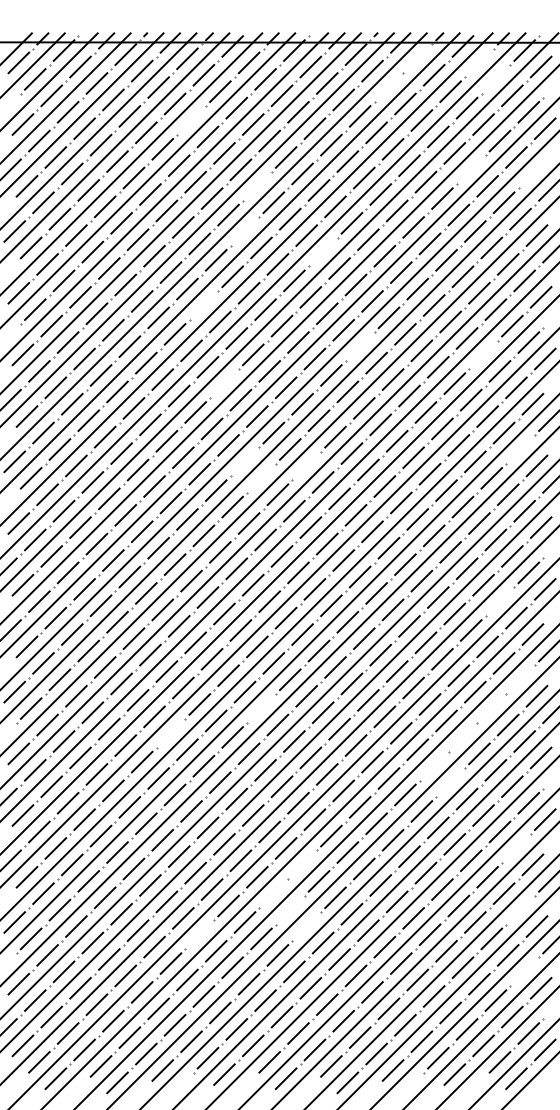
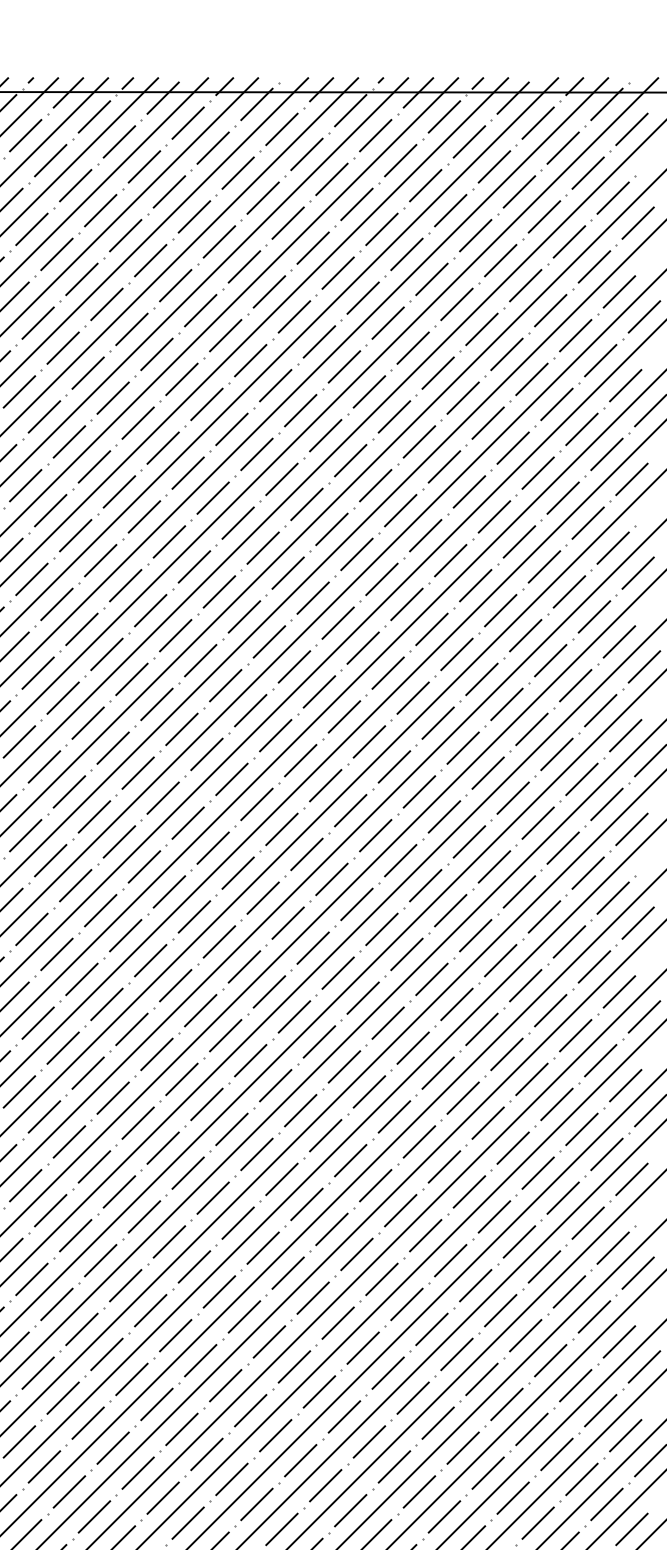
line: (417, 58) -> (444, 116), added
line: (479, 62) -> (538, 122), added
line: (495, 79) -> (562, 148), added
line: (388, 87) -> (399, 160), added
line: (191, 120) -> (100, 210), added
line: (470, 169) -> (524, 285), added
line: (532, 173) -> (618, 291), added
line: (257, 186) -> (200, 310), added
line: (244, 231) -> (181, 379), added
line: (322, 251) -> (299, 409), added
line: (203, 305) -> (118, 491), added
line: (359, 346) -> (355, 554), added
line: (483, 354) -> (544, 566), added
line: (224, 383) -> (150, 610), added
line: (520, 449) -> (600, 710), added
line: (244, 461) -> (181, 728), added
line: (306, 465) -> (275, 734), added
line: (261, 478) -> (206, 754), added
line: (499, 601) -> (568, 941), added
line: (520, 679) -> (600, 1060), added
line: (261, 708) -> (206, 1104), added
line: (491, 708) -> (556, 1104), added
line: (170, 733) -> (68, 1142), added
line: (462, 737) -> (512, 1148), added
line: (433, 765) -> (468, 1190), added
line: (450, 782) -> (494, 1216), added
line: (516, 848) -> (594, 1317), added
line: (302, 864) -> (269, 1341), added
line: (273, 893) -> (225, 1385), added
line: (289, 909) -> (249, 1409), added
line: (520, 909) -> (600, 1409), added
line: (306, 926) -> (275, 1435), added
line: (199, 934) -> (112, 1447), added
line: (524, 971) -> (606, 1503), added

